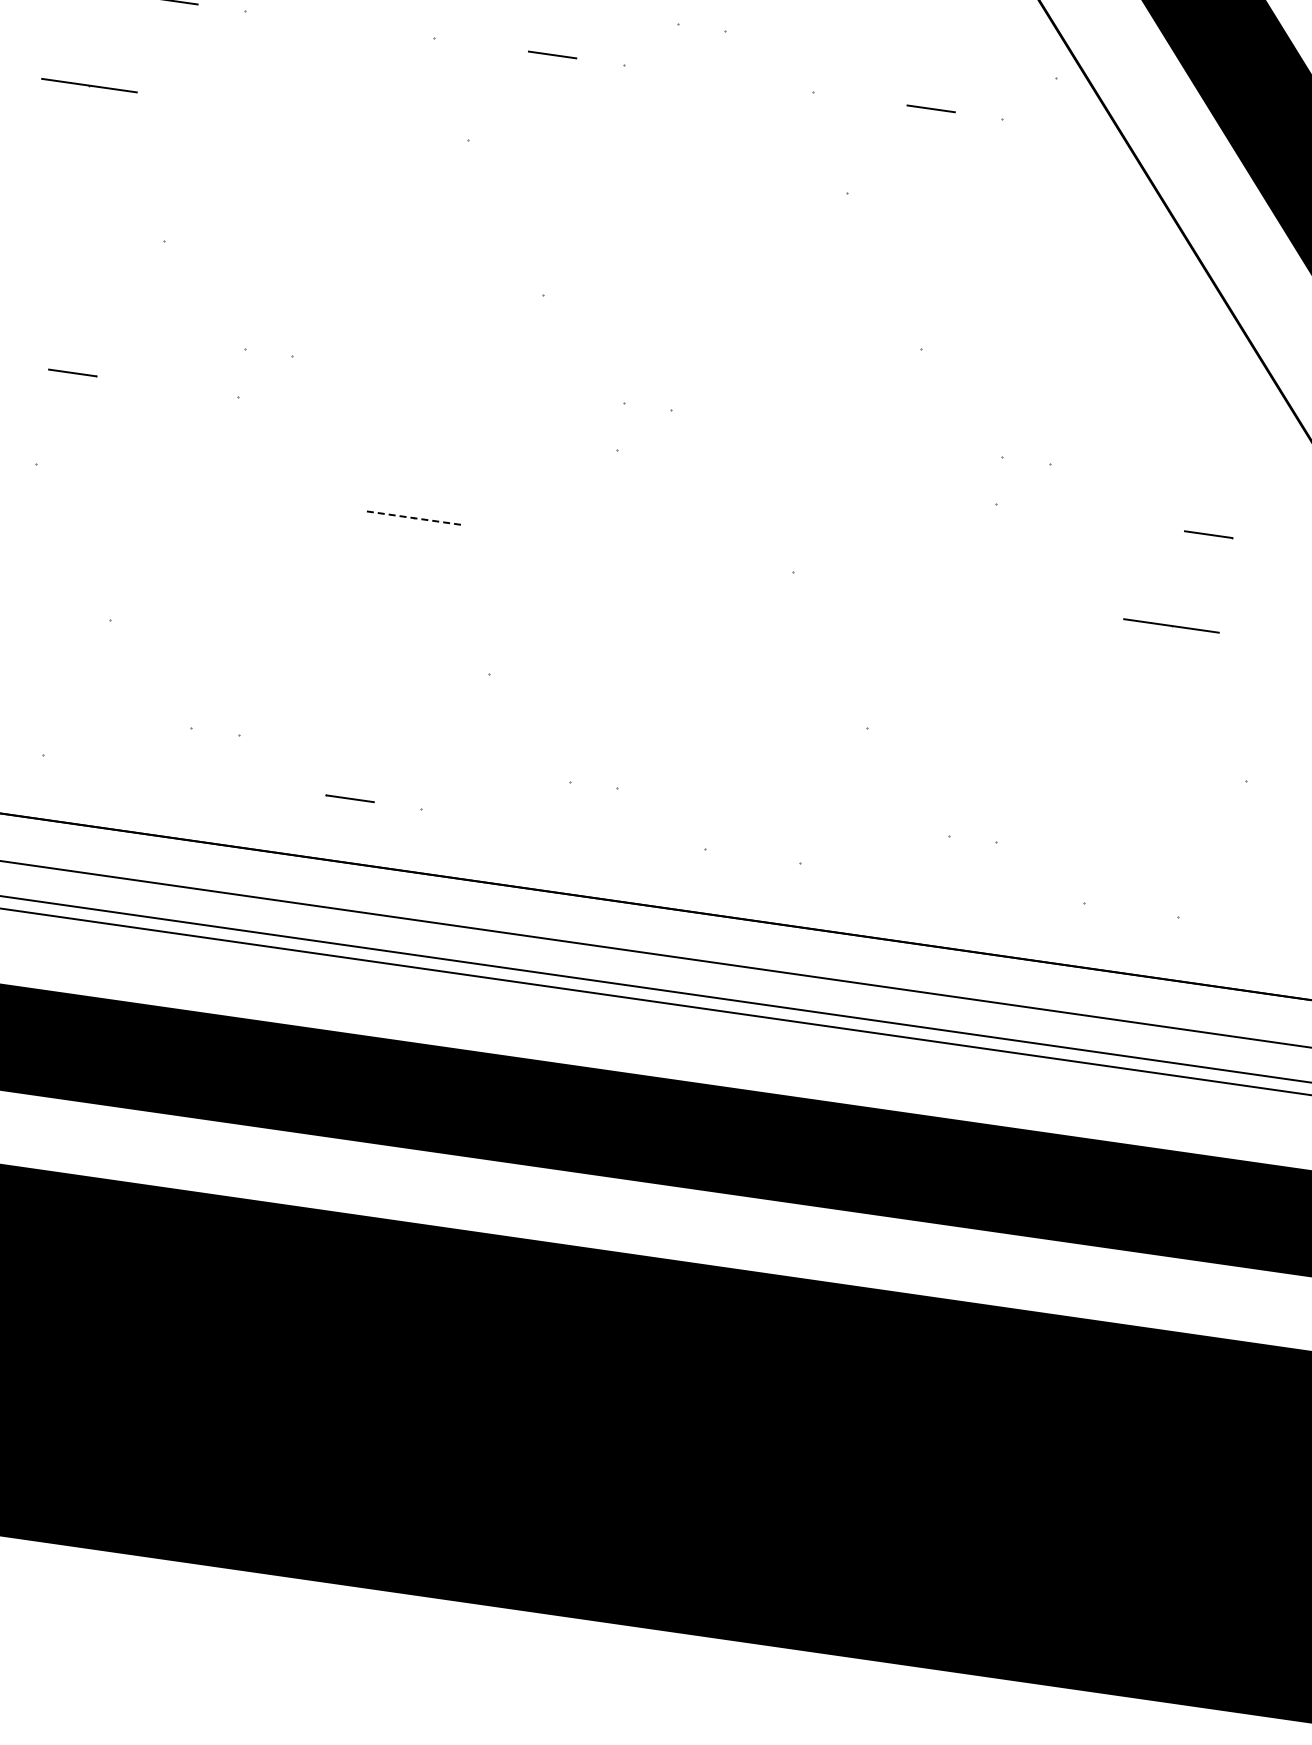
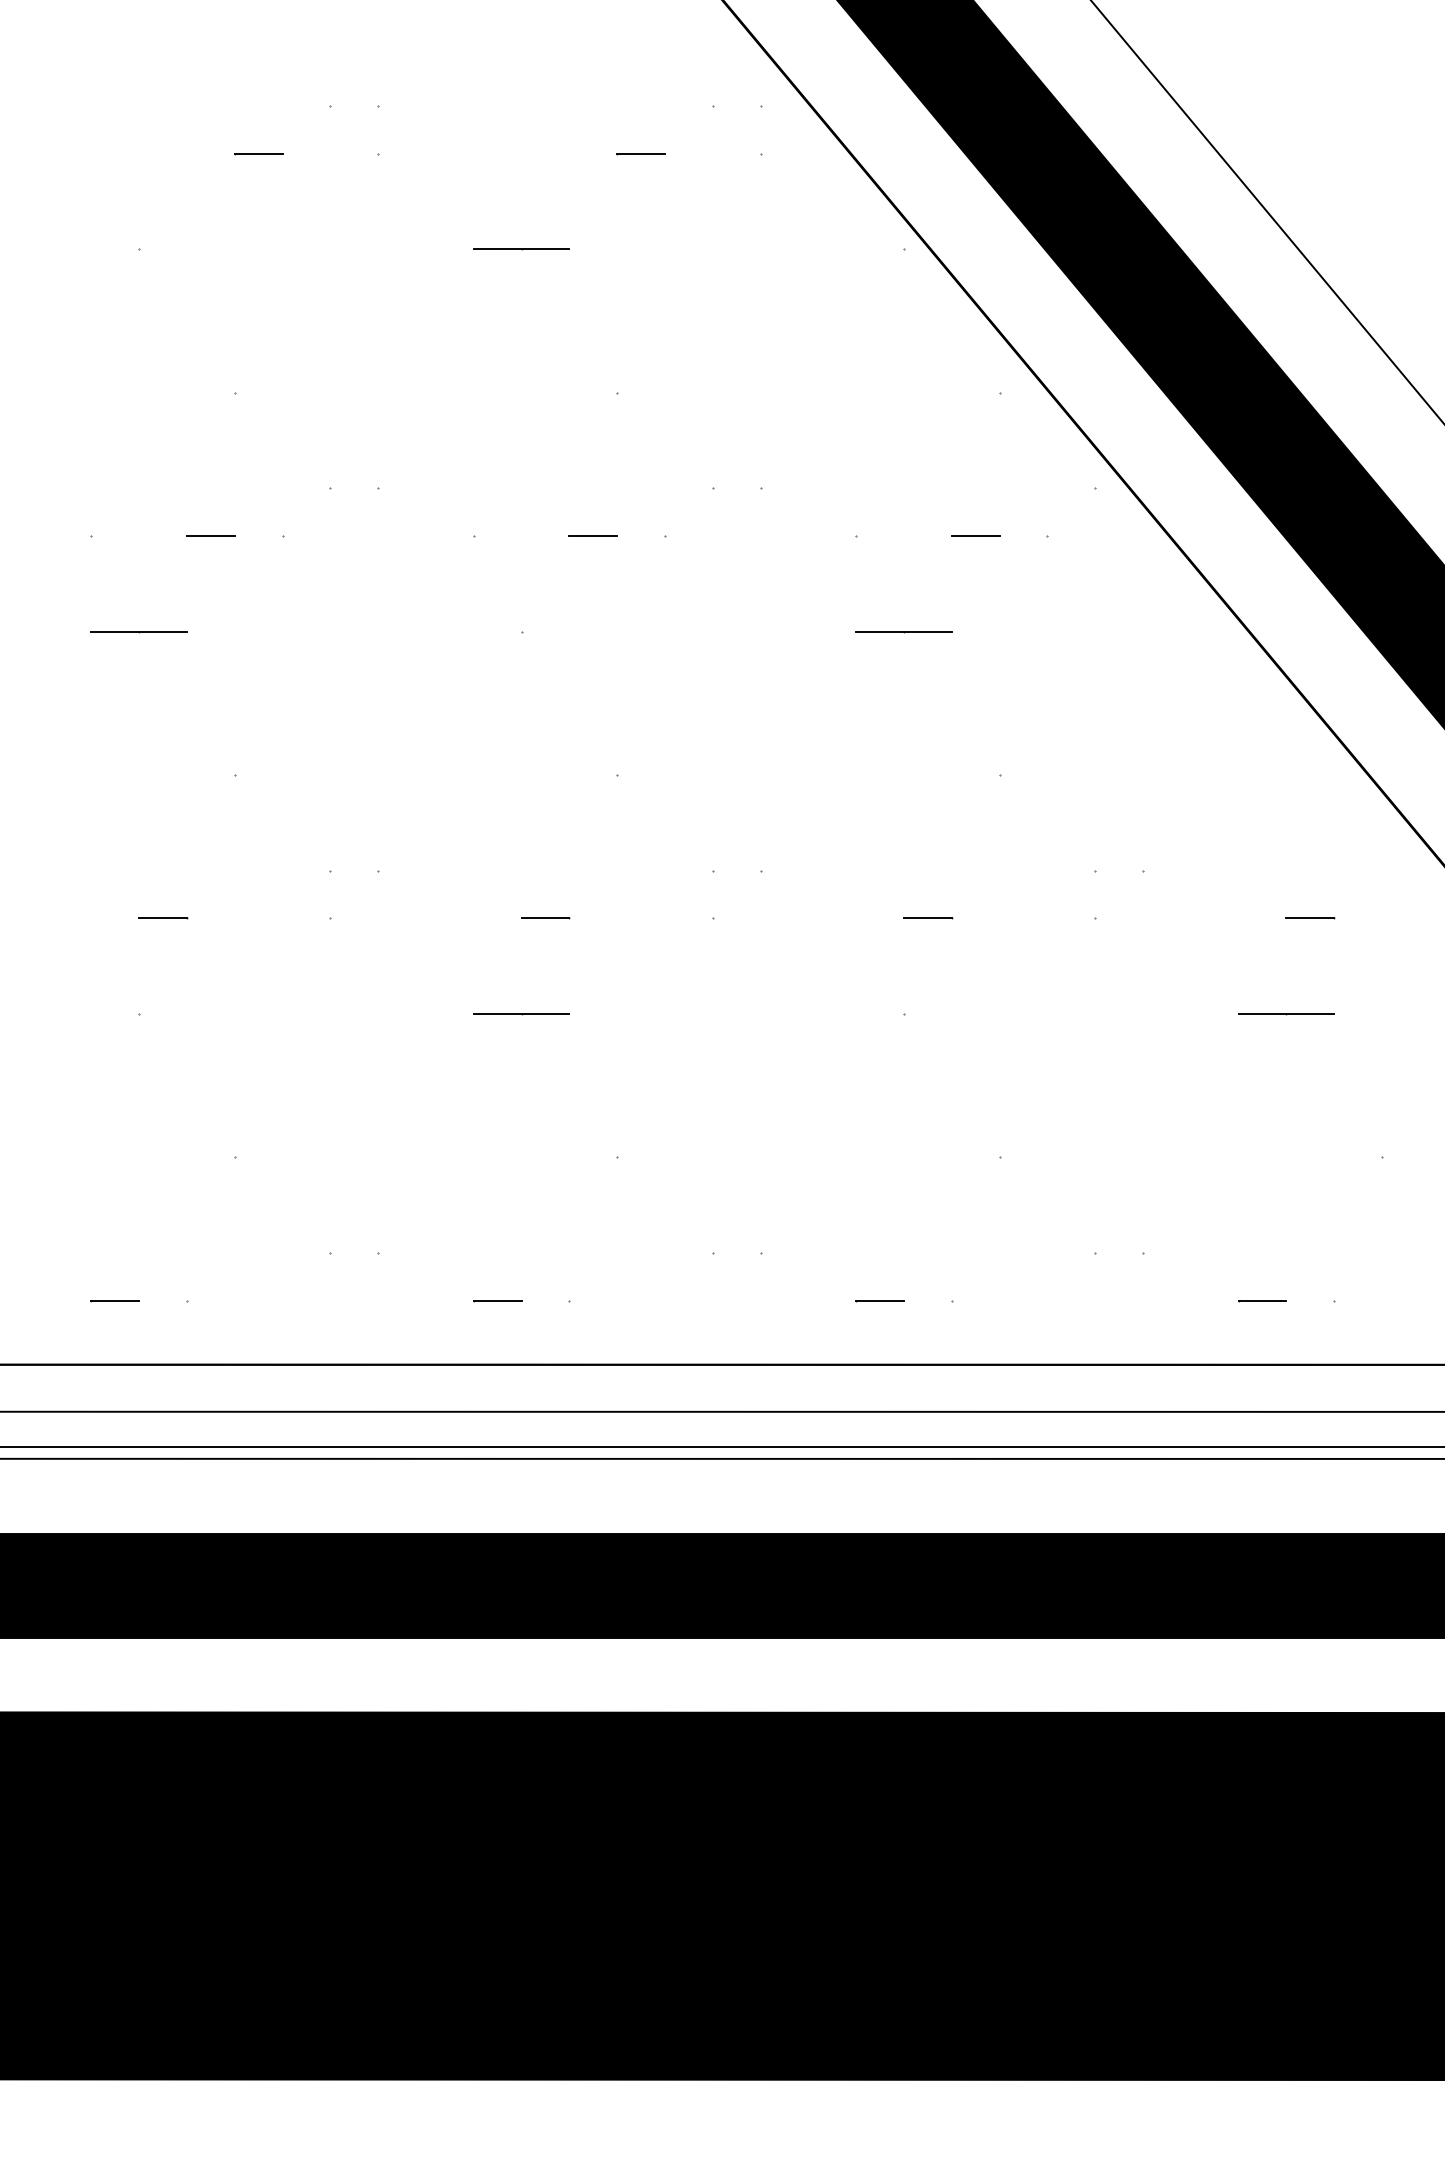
line: (846, 193) -> (903, 631), added
line: (451, 426) -> (545, 918), added
line: (830, 480) -> (928, 918), added
line: (414, 518) -> (521, 1014), dashed -> solid
line: (728, 852) -> (879, 1300), added
line: (1107, 906) -> (1262, 1300), added

